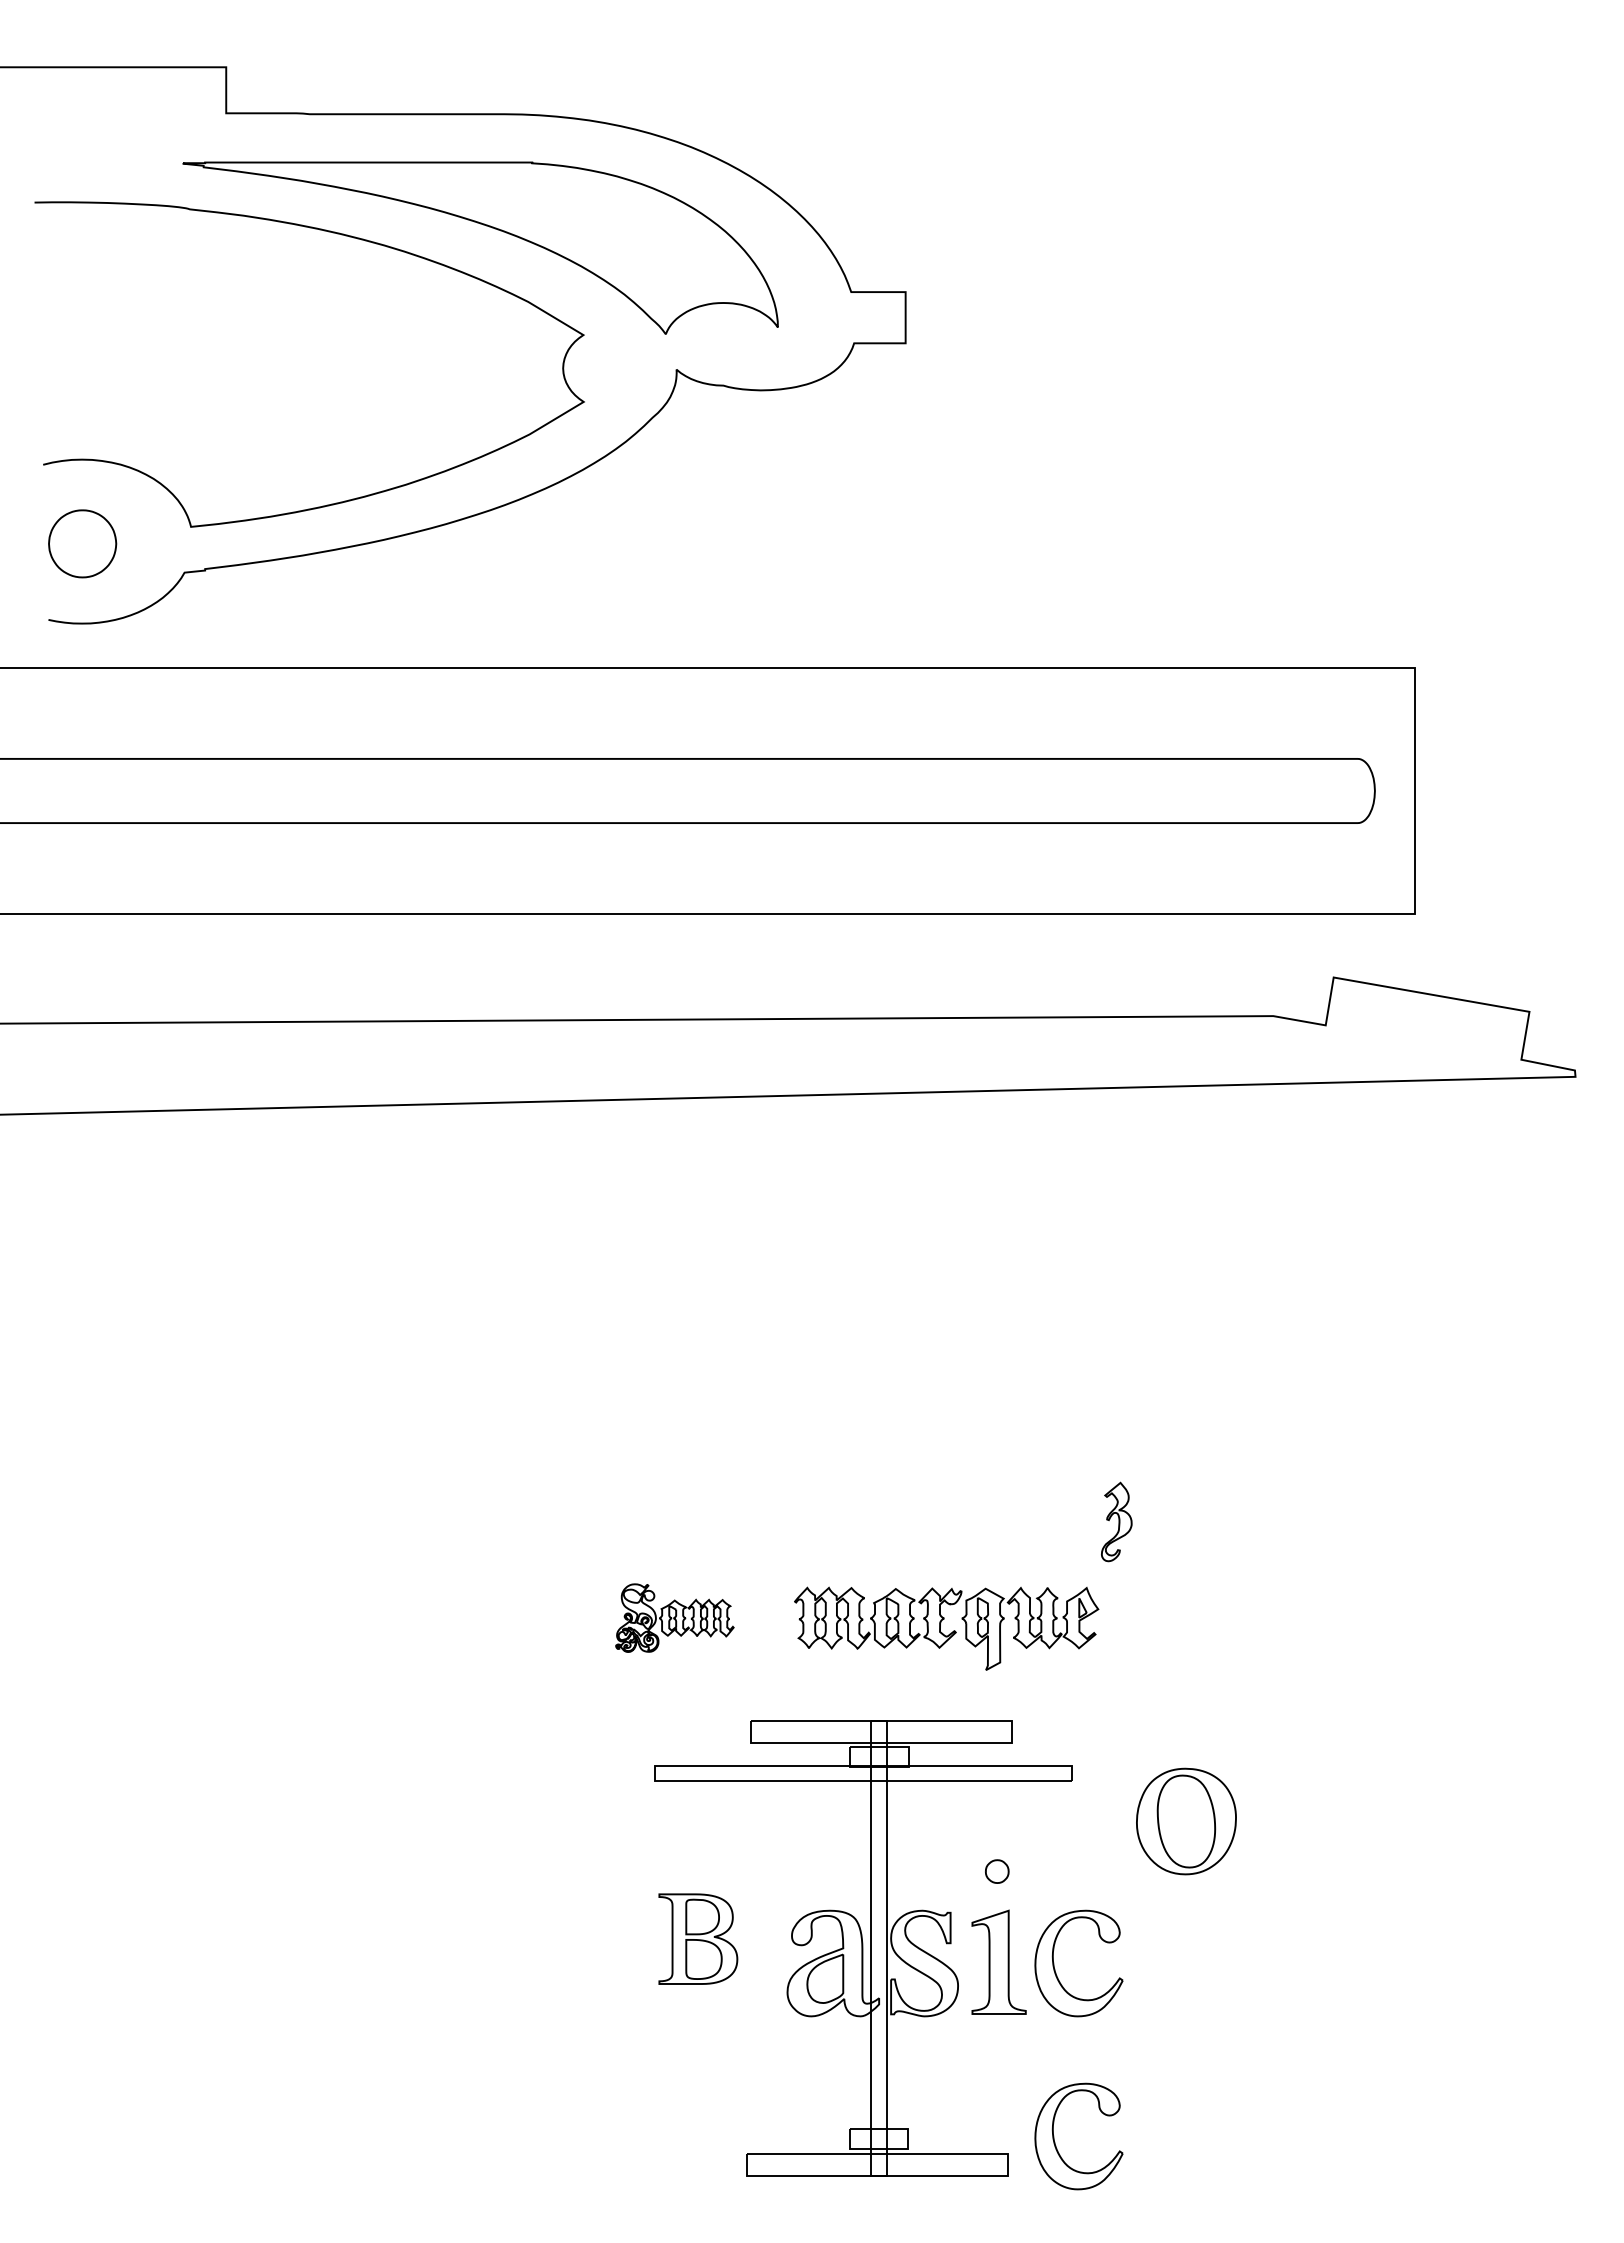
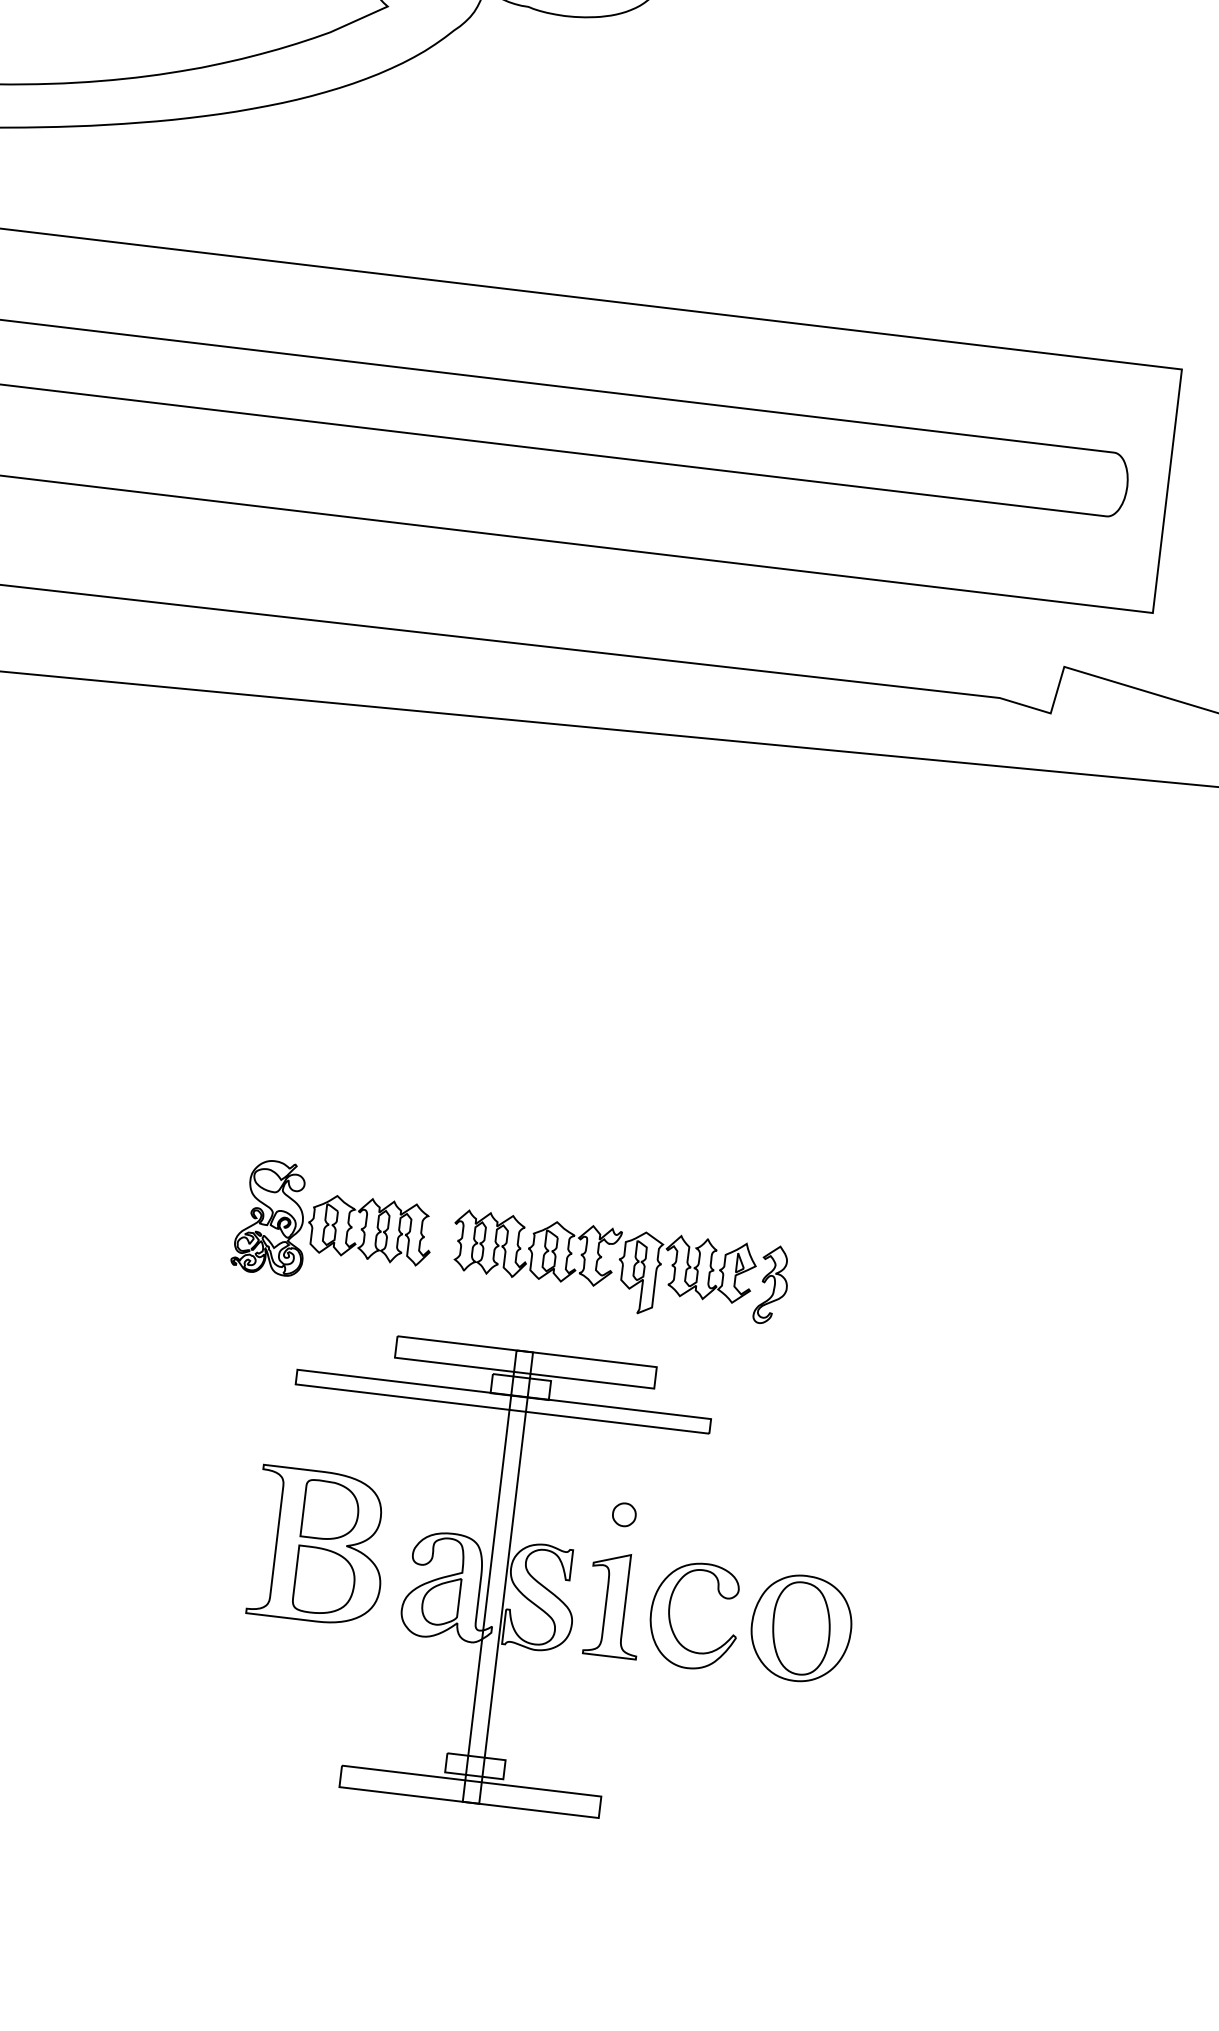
part: (1116, 1521) -> (771, 1284), moved
part: (674, 1617) -> (333, 1224), size x1.67
part: (1186, 1821) -> (801, 1628), moved
part: (698, 1938) -> (319, 1545), size x1.67
part: (1055, 2142) -> (650, 1790), removed

